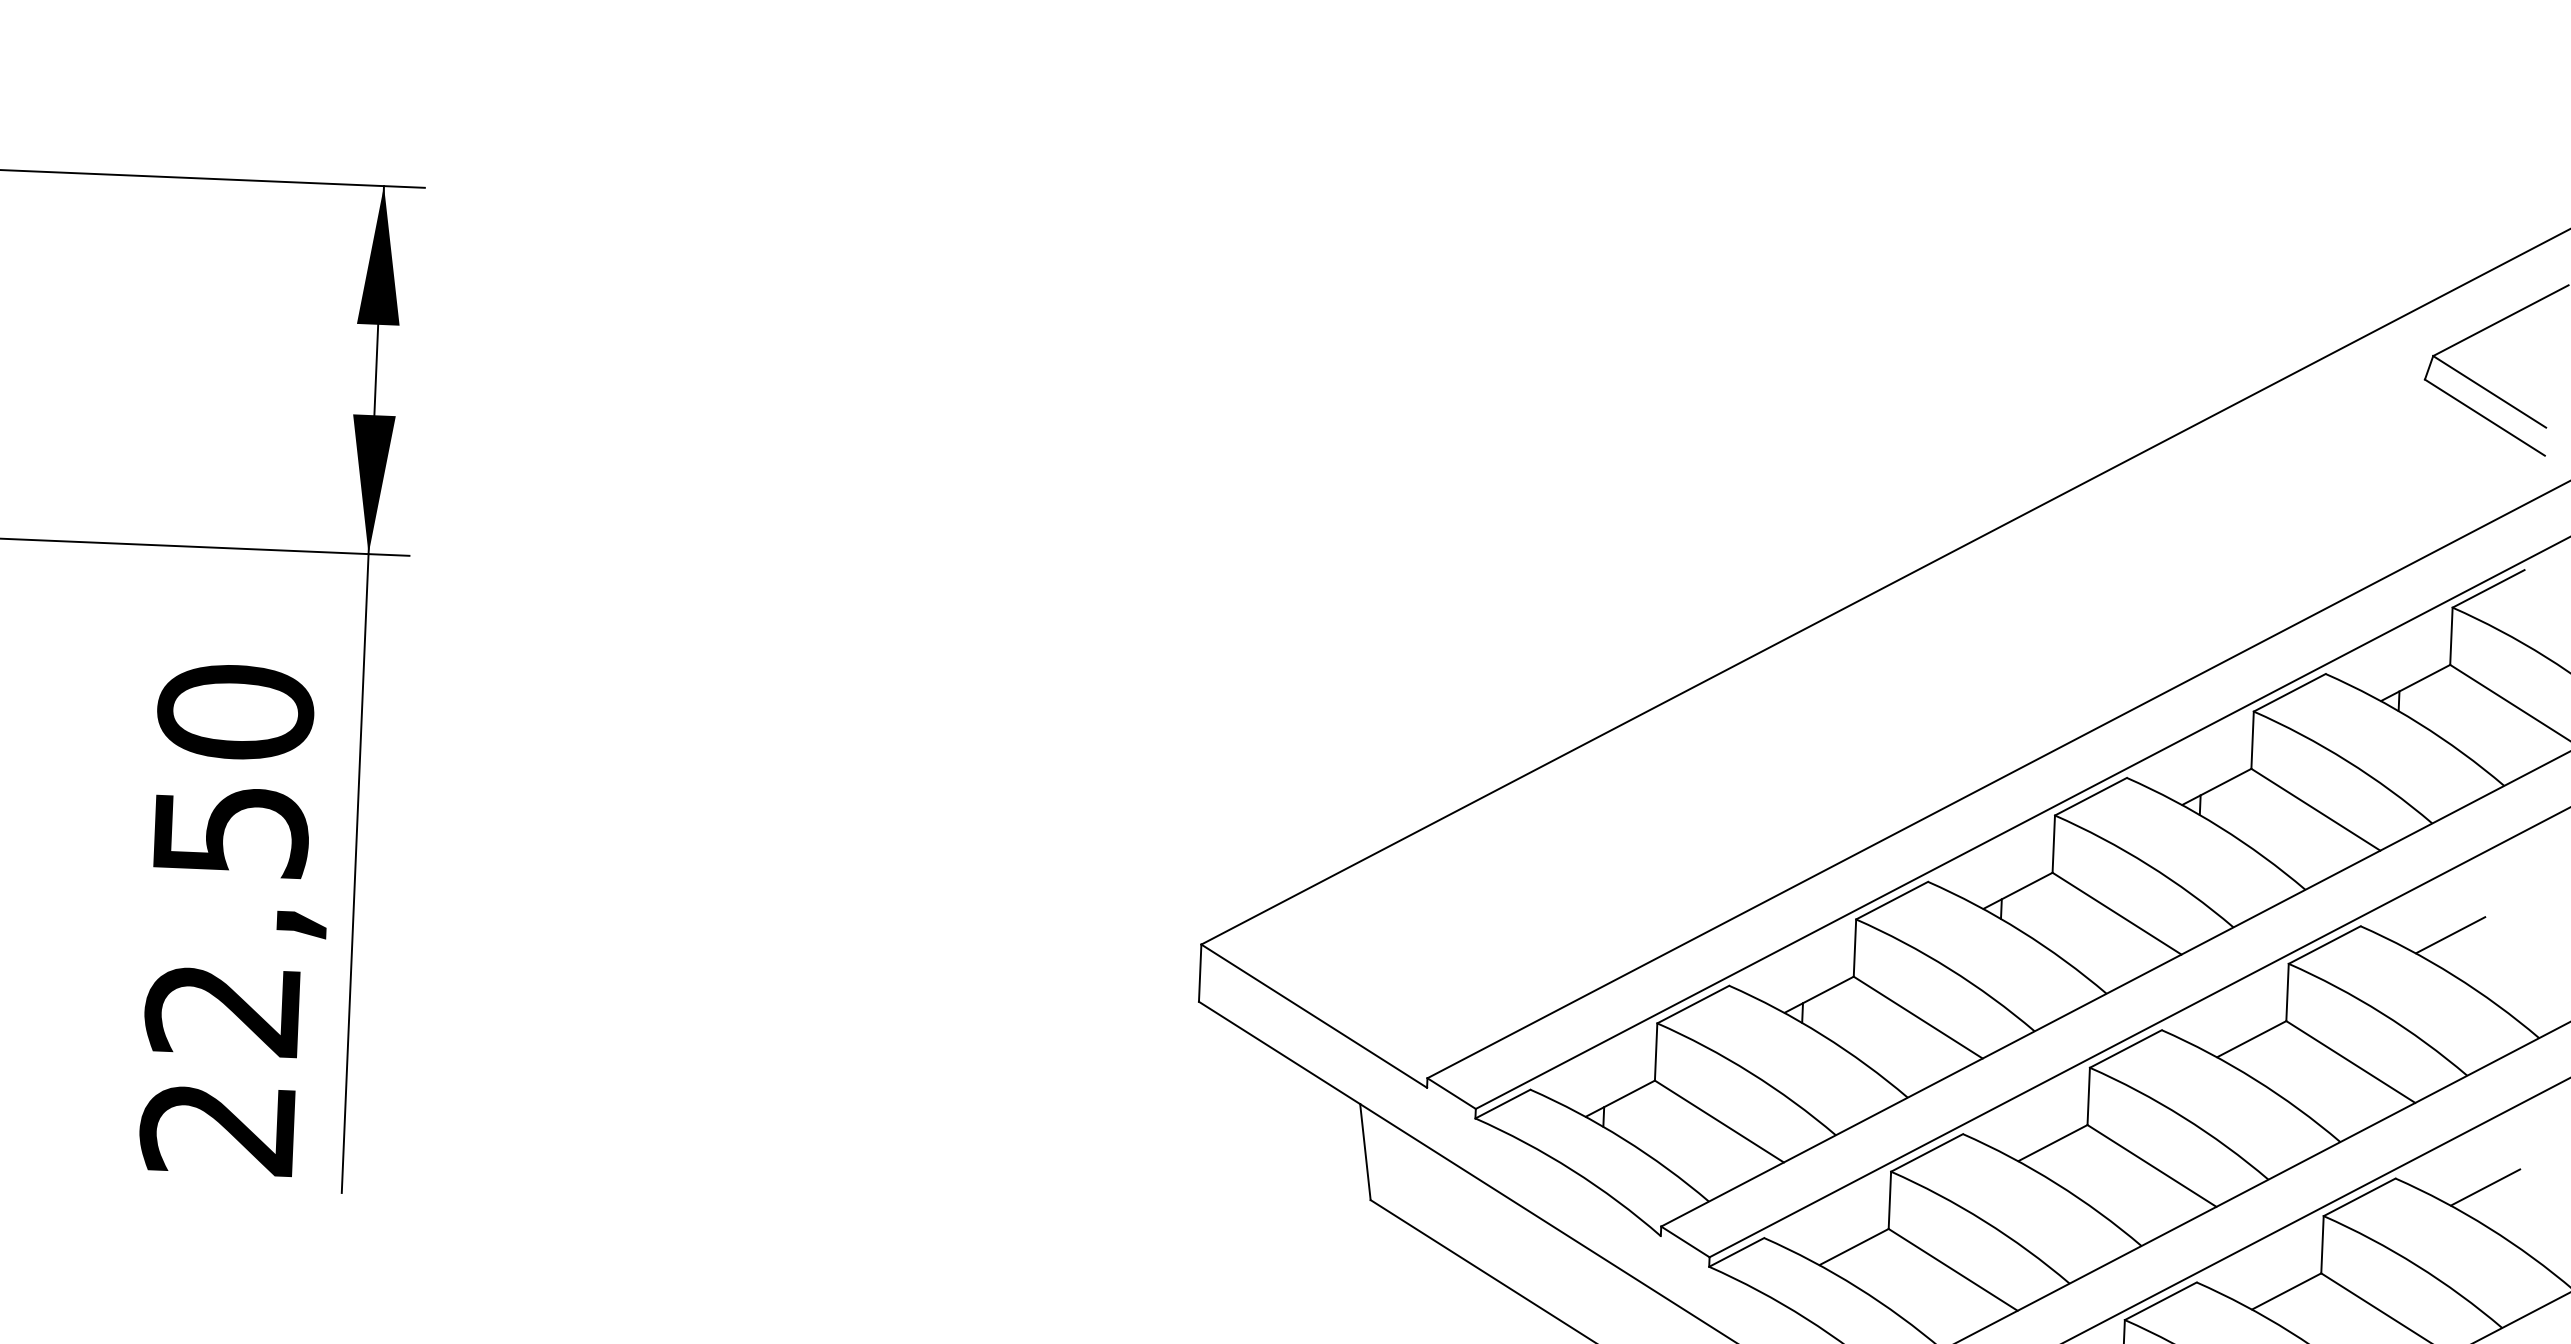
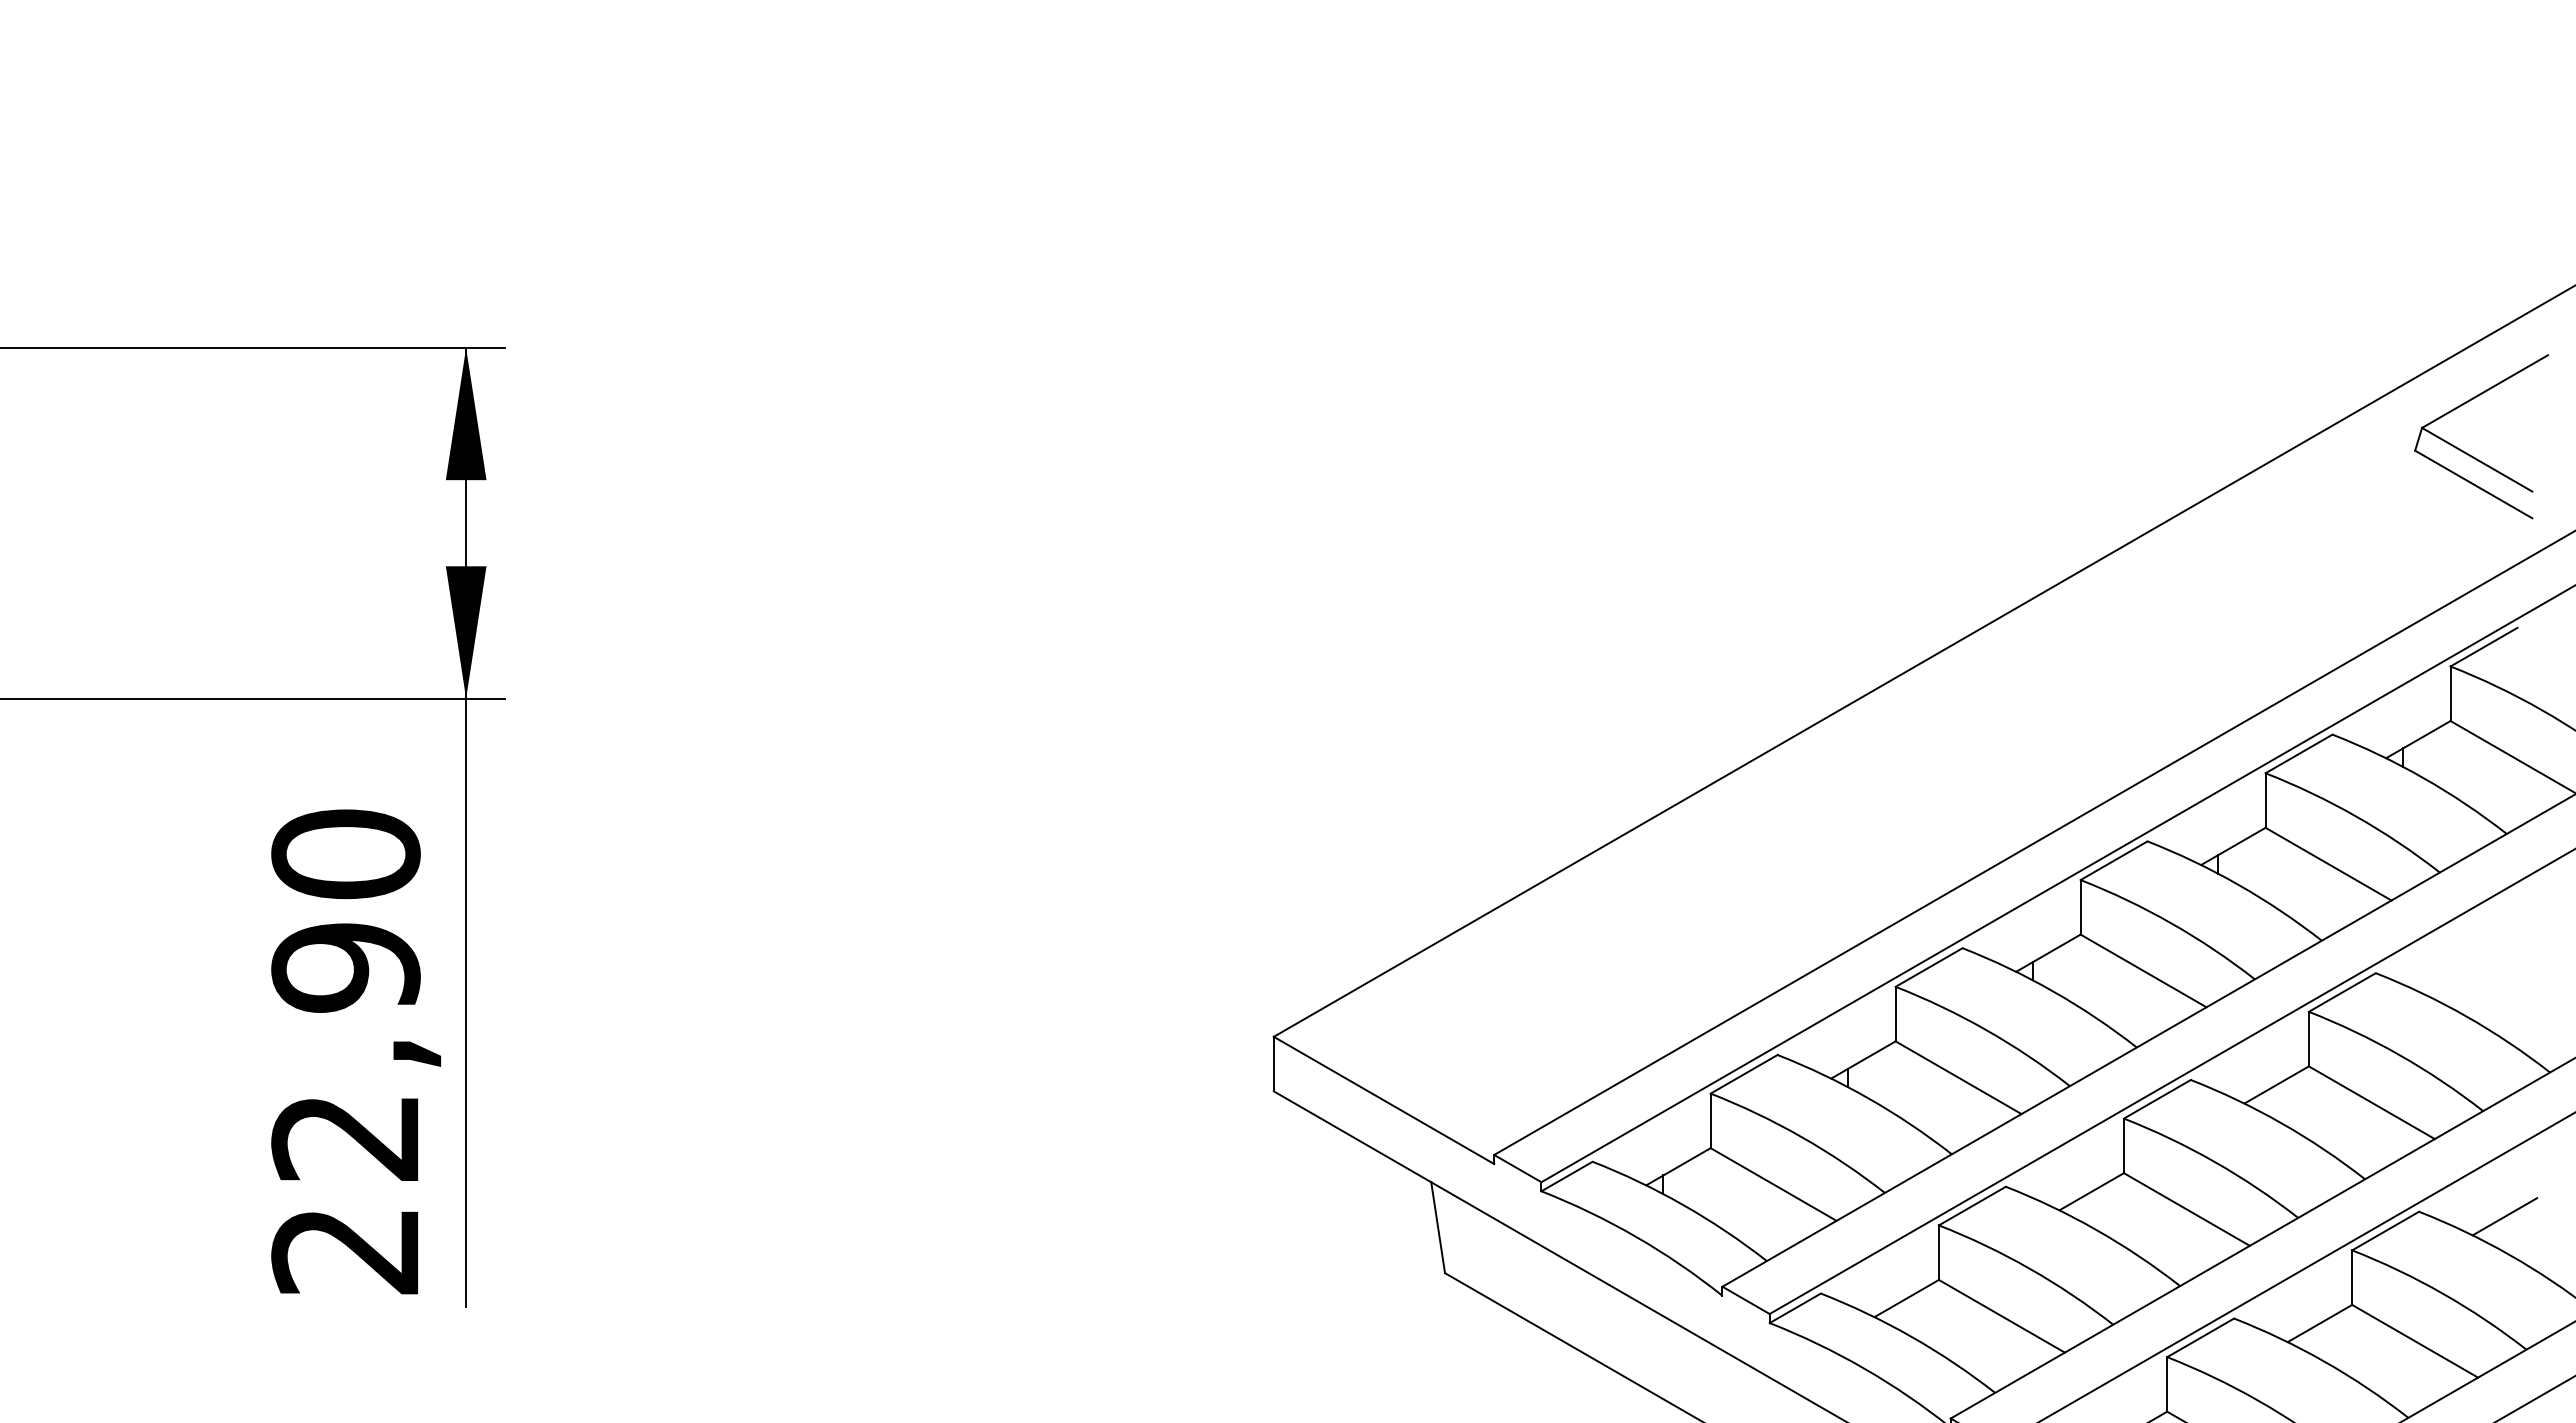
text: (230, 830) -> (345, 967), 22,50 -> 22,90
line: (2450, 934) -> (2461, 977), removed

